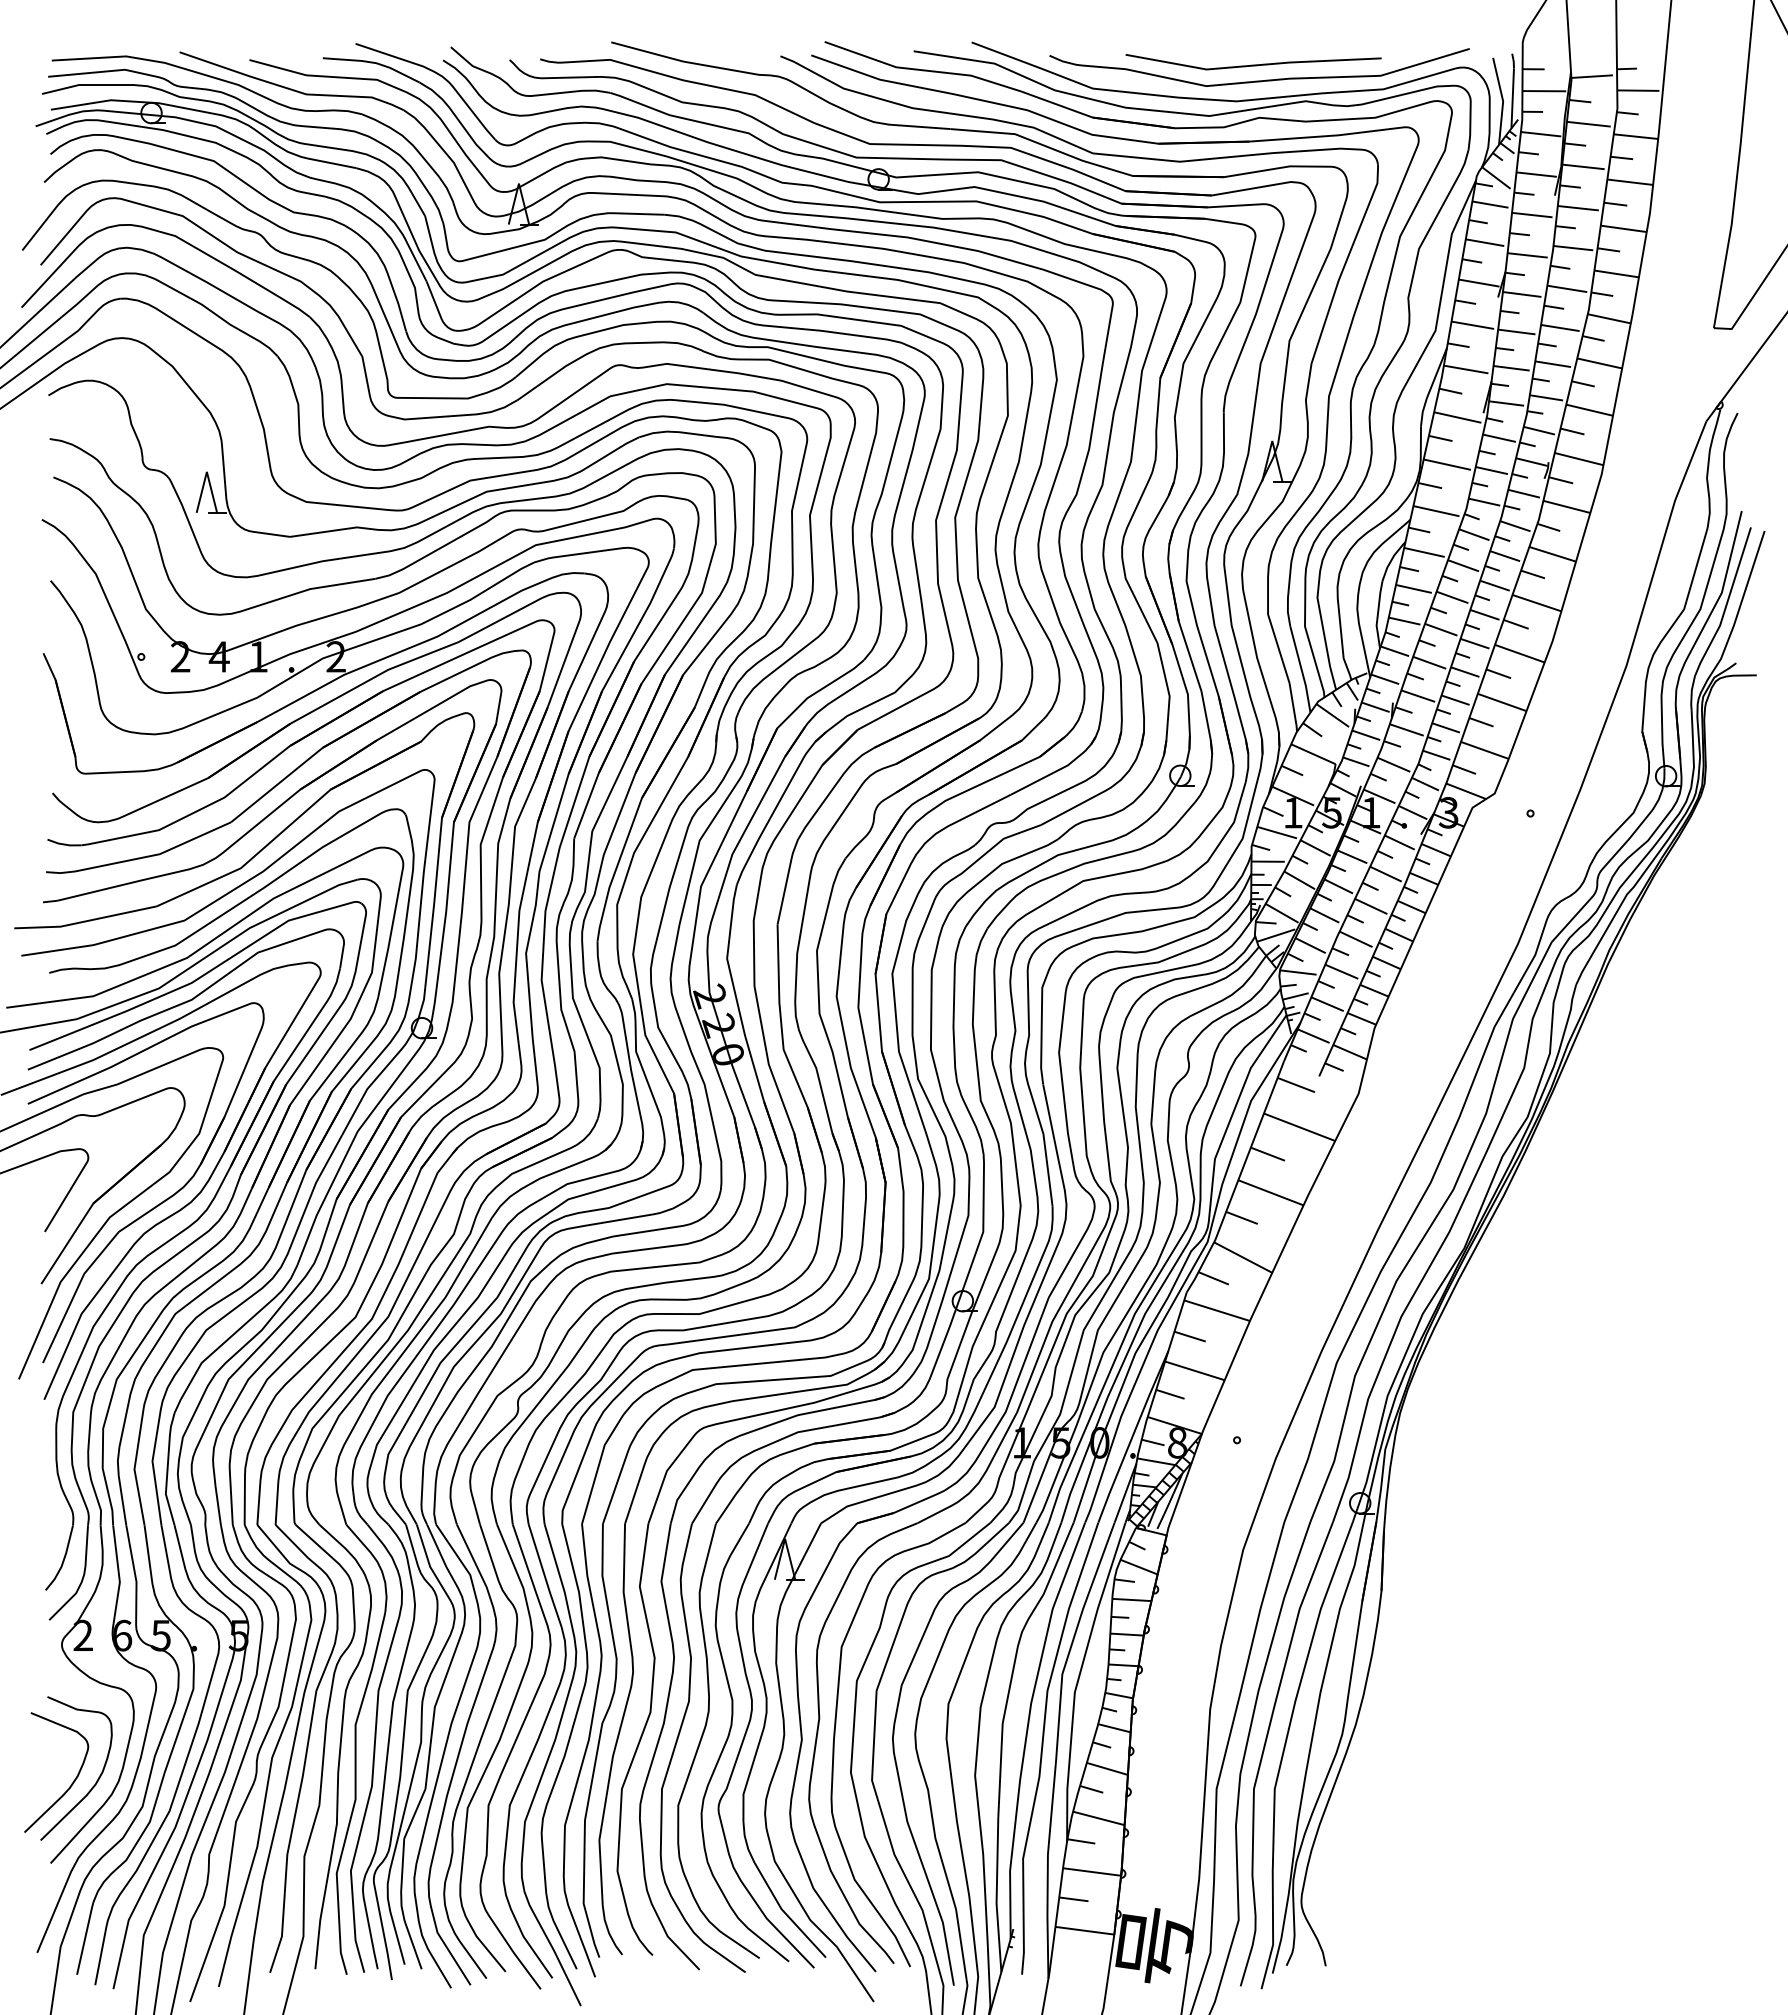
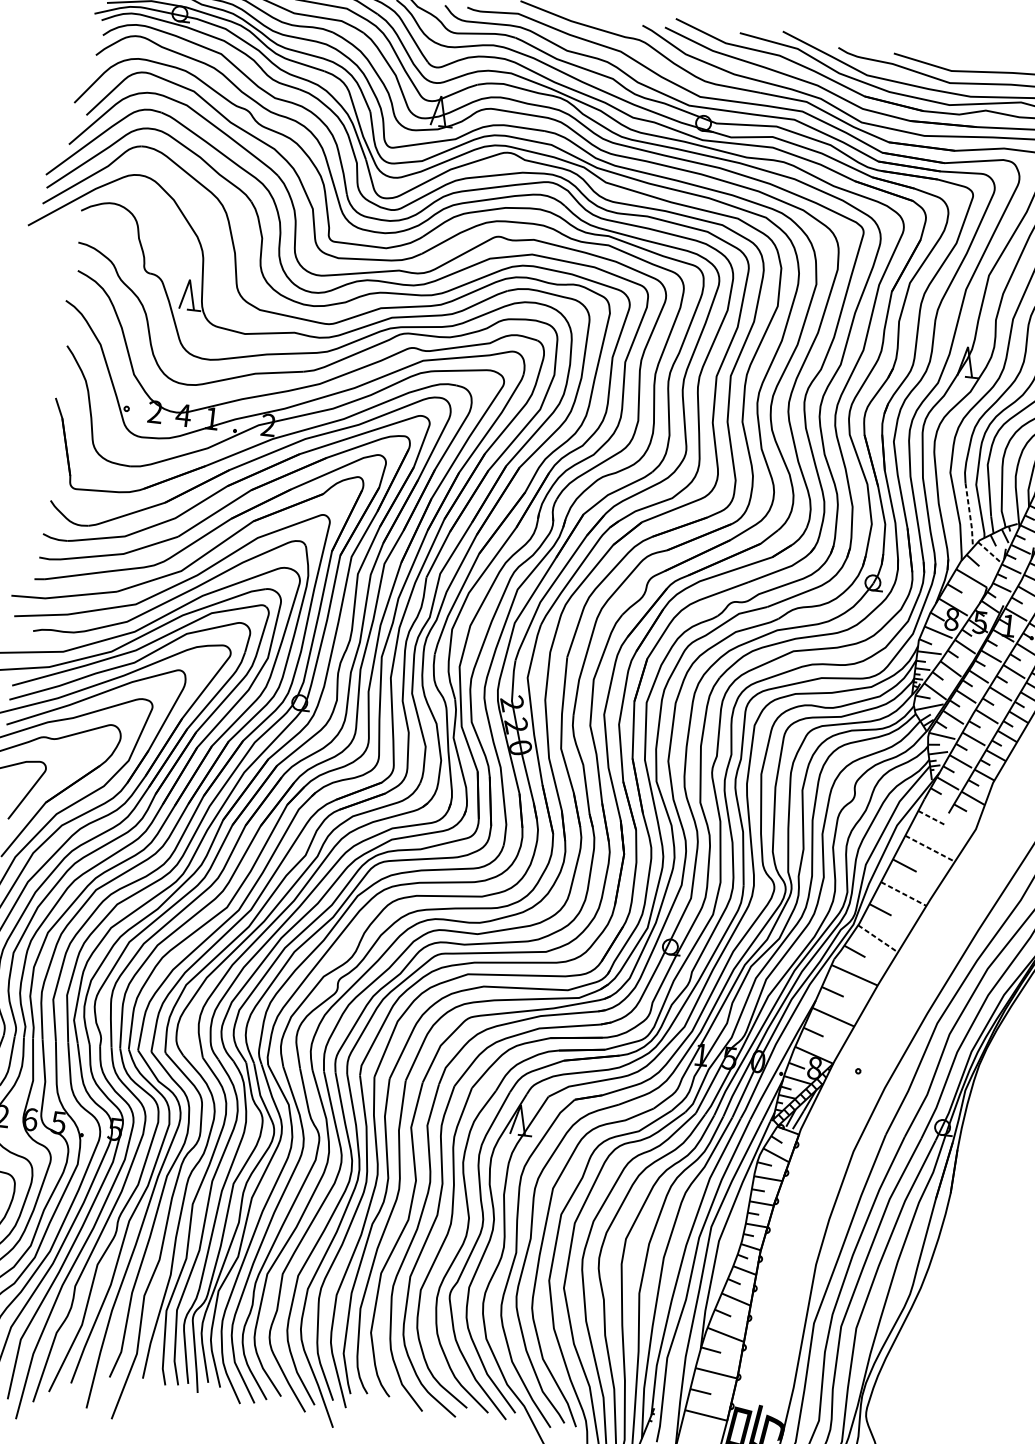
line: (1301, 669) -> (970, 515), solid -> dashed
line: (1332, 715) -> (988, 551), solid -> dashed
text: (1292, 812) -> (951, 619), 1 -> 8
line: (1296, 1085) -> (931, 818), solid -> dashed
line: (1300, 1127) -> (930, 848), solid -> dashed
line: (1270, 1192) -> (903, 893), solid -> dashed
line: (1243, 1257) -> (878, 938), solid -> dashed

